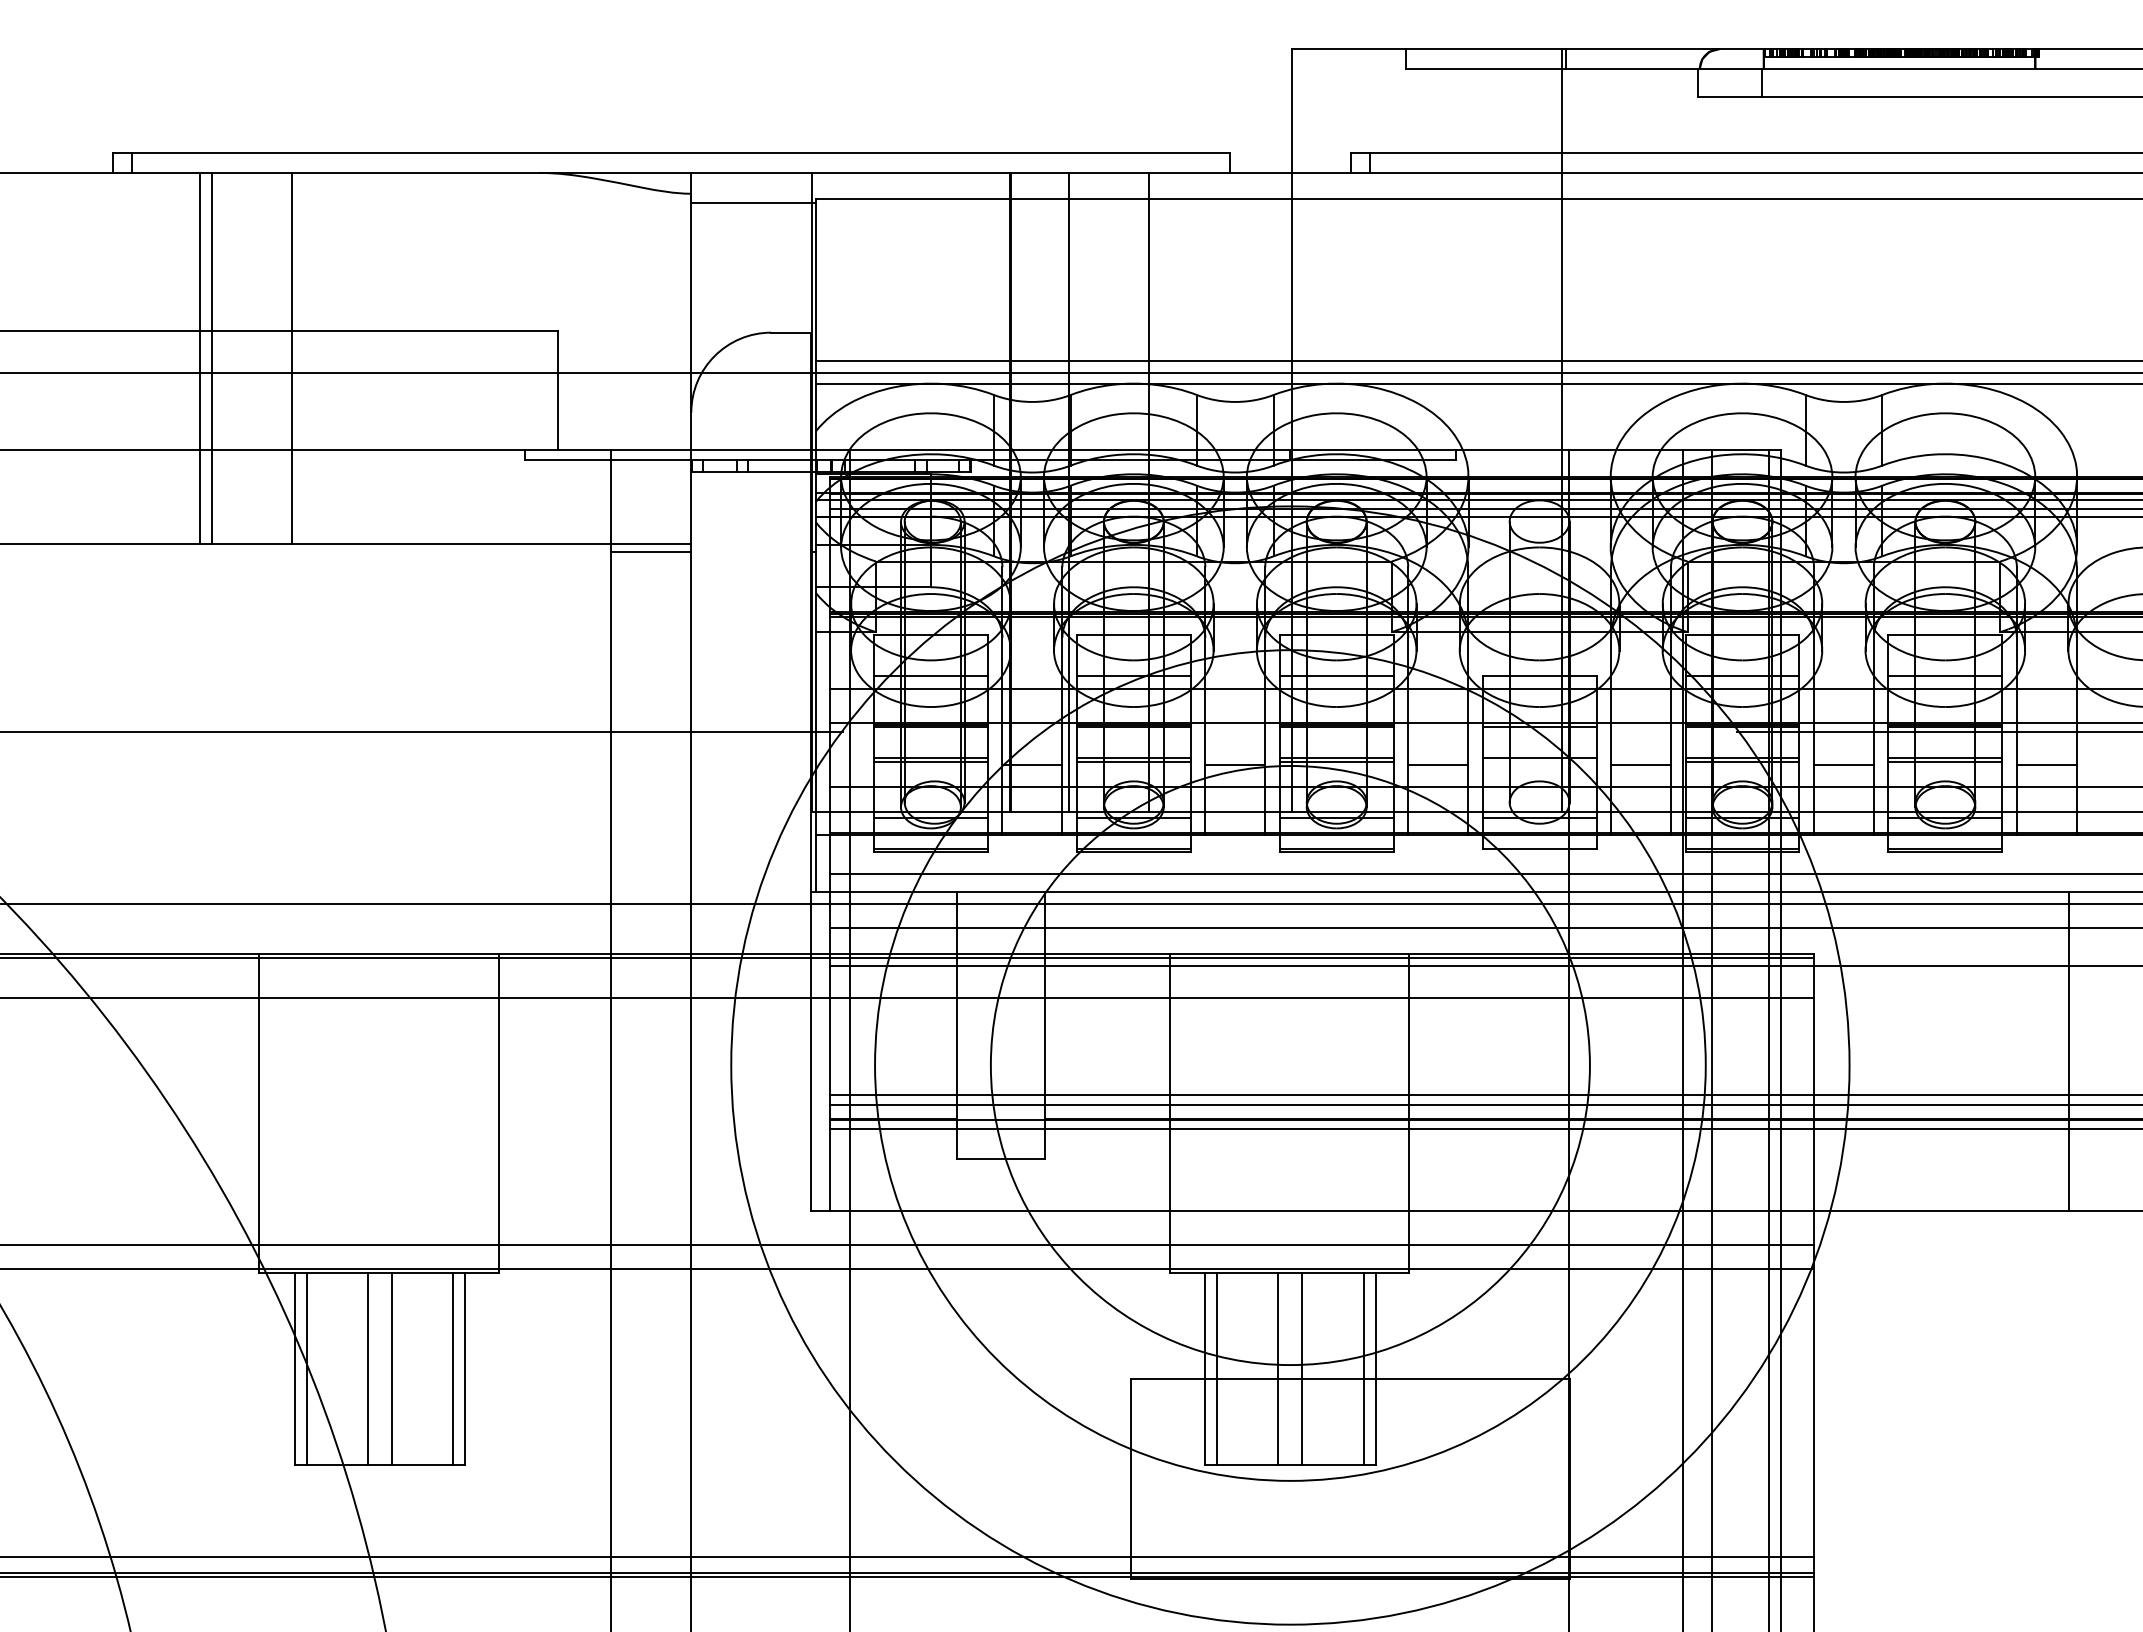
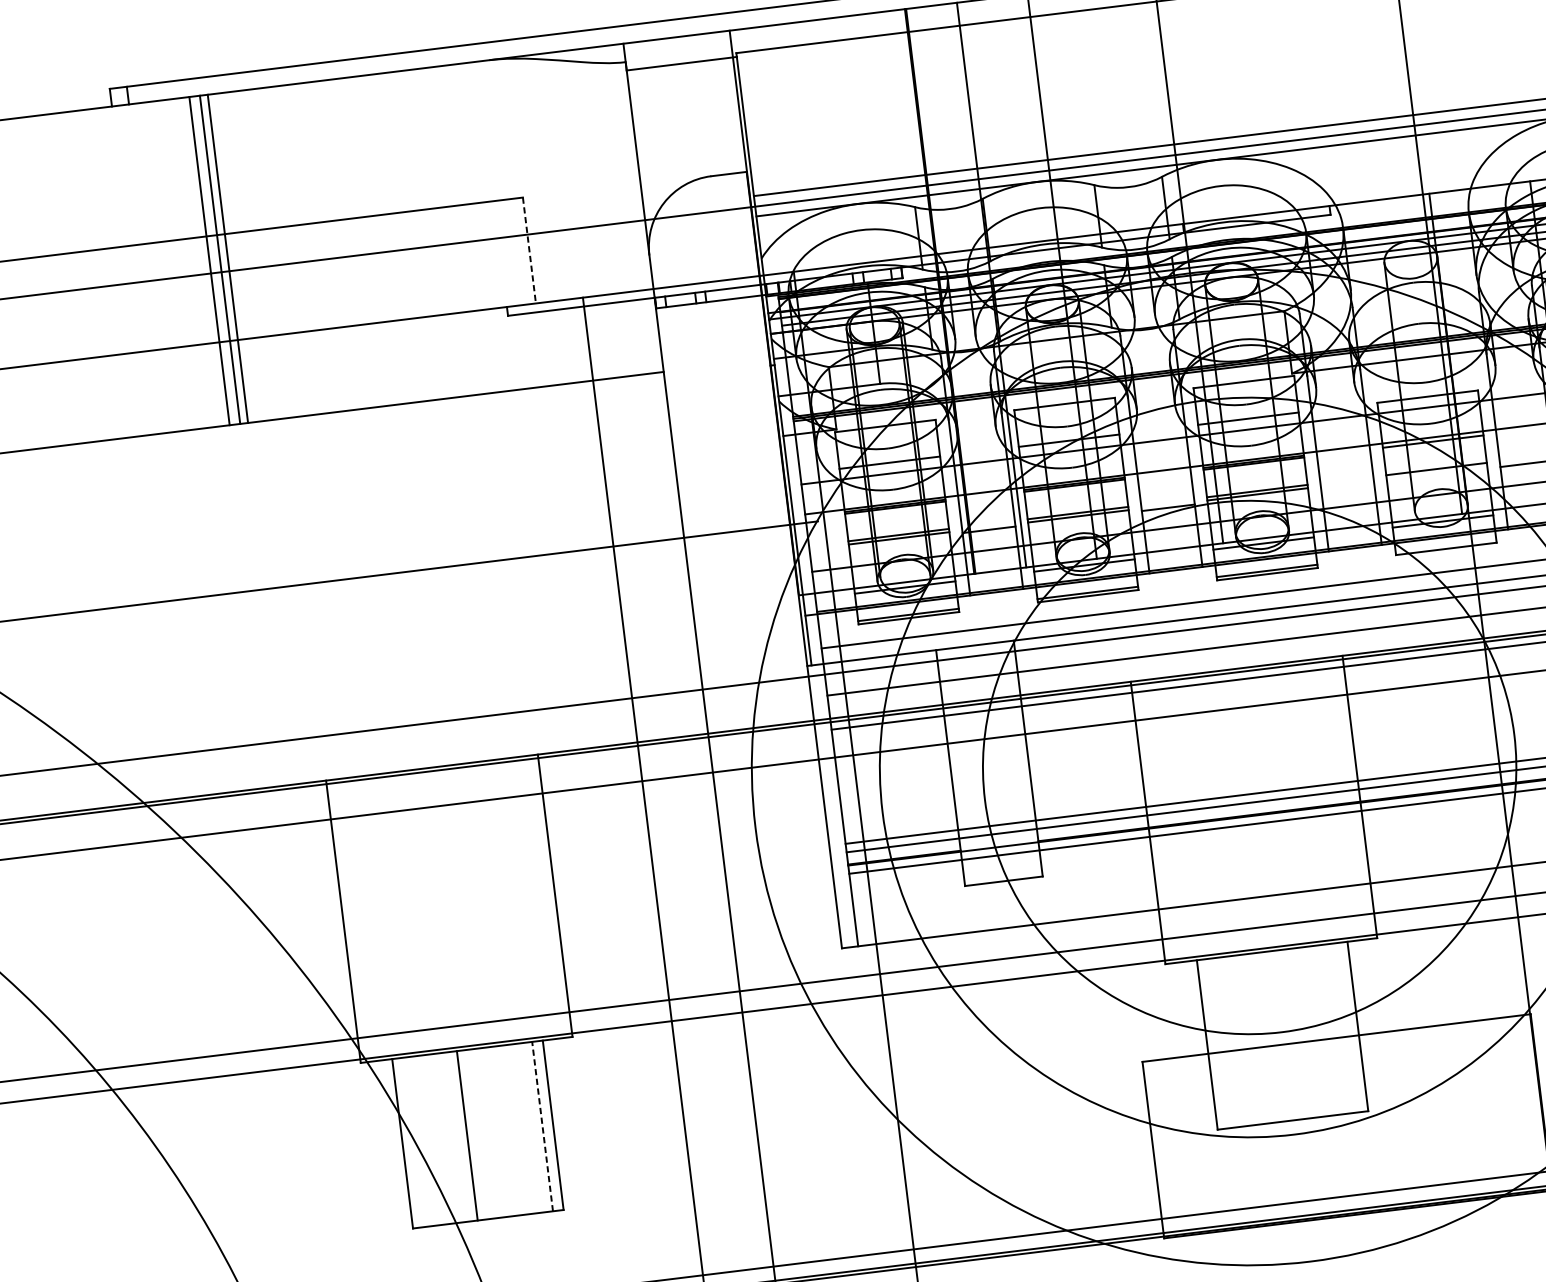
line: (291, 358) -> (227, 258), moved
line: (558, 390) -> (529, 250), solid -> dashed
line: (651, 551) -> (629, 382), removed
line: (1438, 764) -> (1347, 485), removed
line: (306, 1368) -> (413, 1141), removed
line: (391, 1368) -> (488, 1132), removed
line: (1217, 1368) -> (1218, 1043), removed
line: (1278, 1368) -> (1272, 1036), removed
line: (1302, 1368) -> (1293, 1033), removed
line: (1363, 1368) -> (1347, 1027), removed
line: (452, 1369) -> (542, 1127), solid -> dashed

